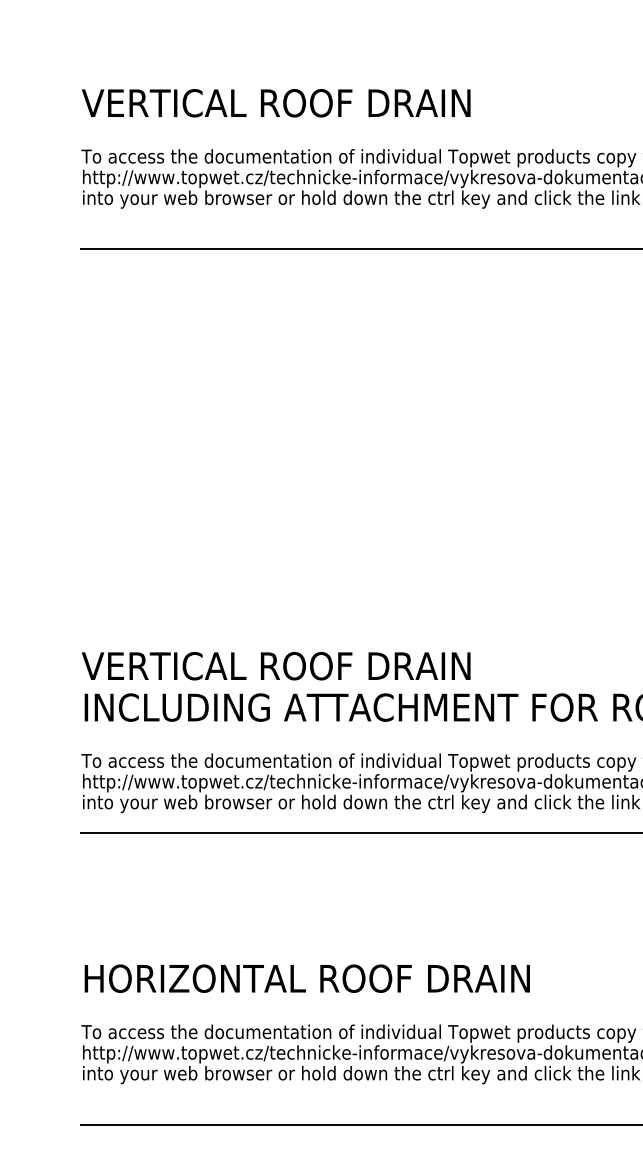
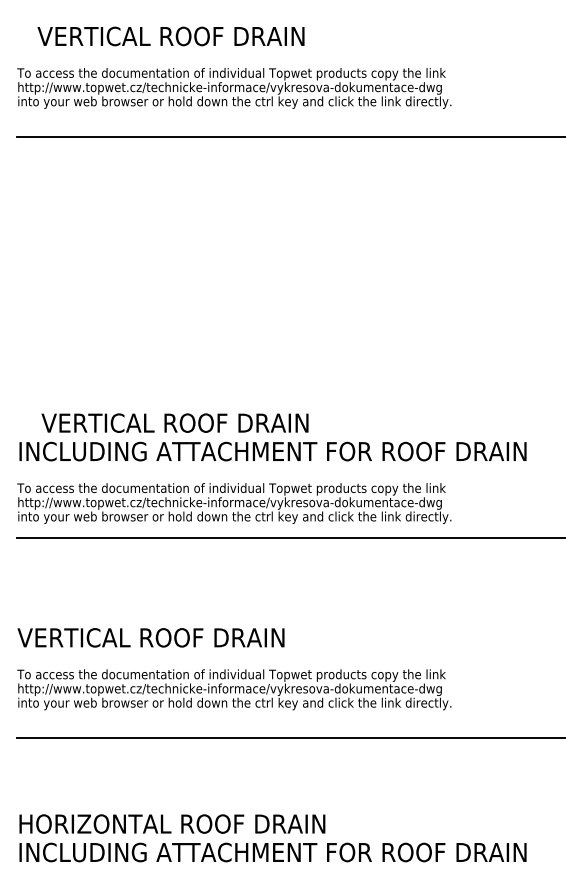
text: (275, 103) -> (170, 36), moved
text: (275, 665) -> (174, 422), moved
text: (306, 978) -> (171, 637), HORIZONTAL ROOF DRAIN -> VERTICAL ROOF DRAIN

